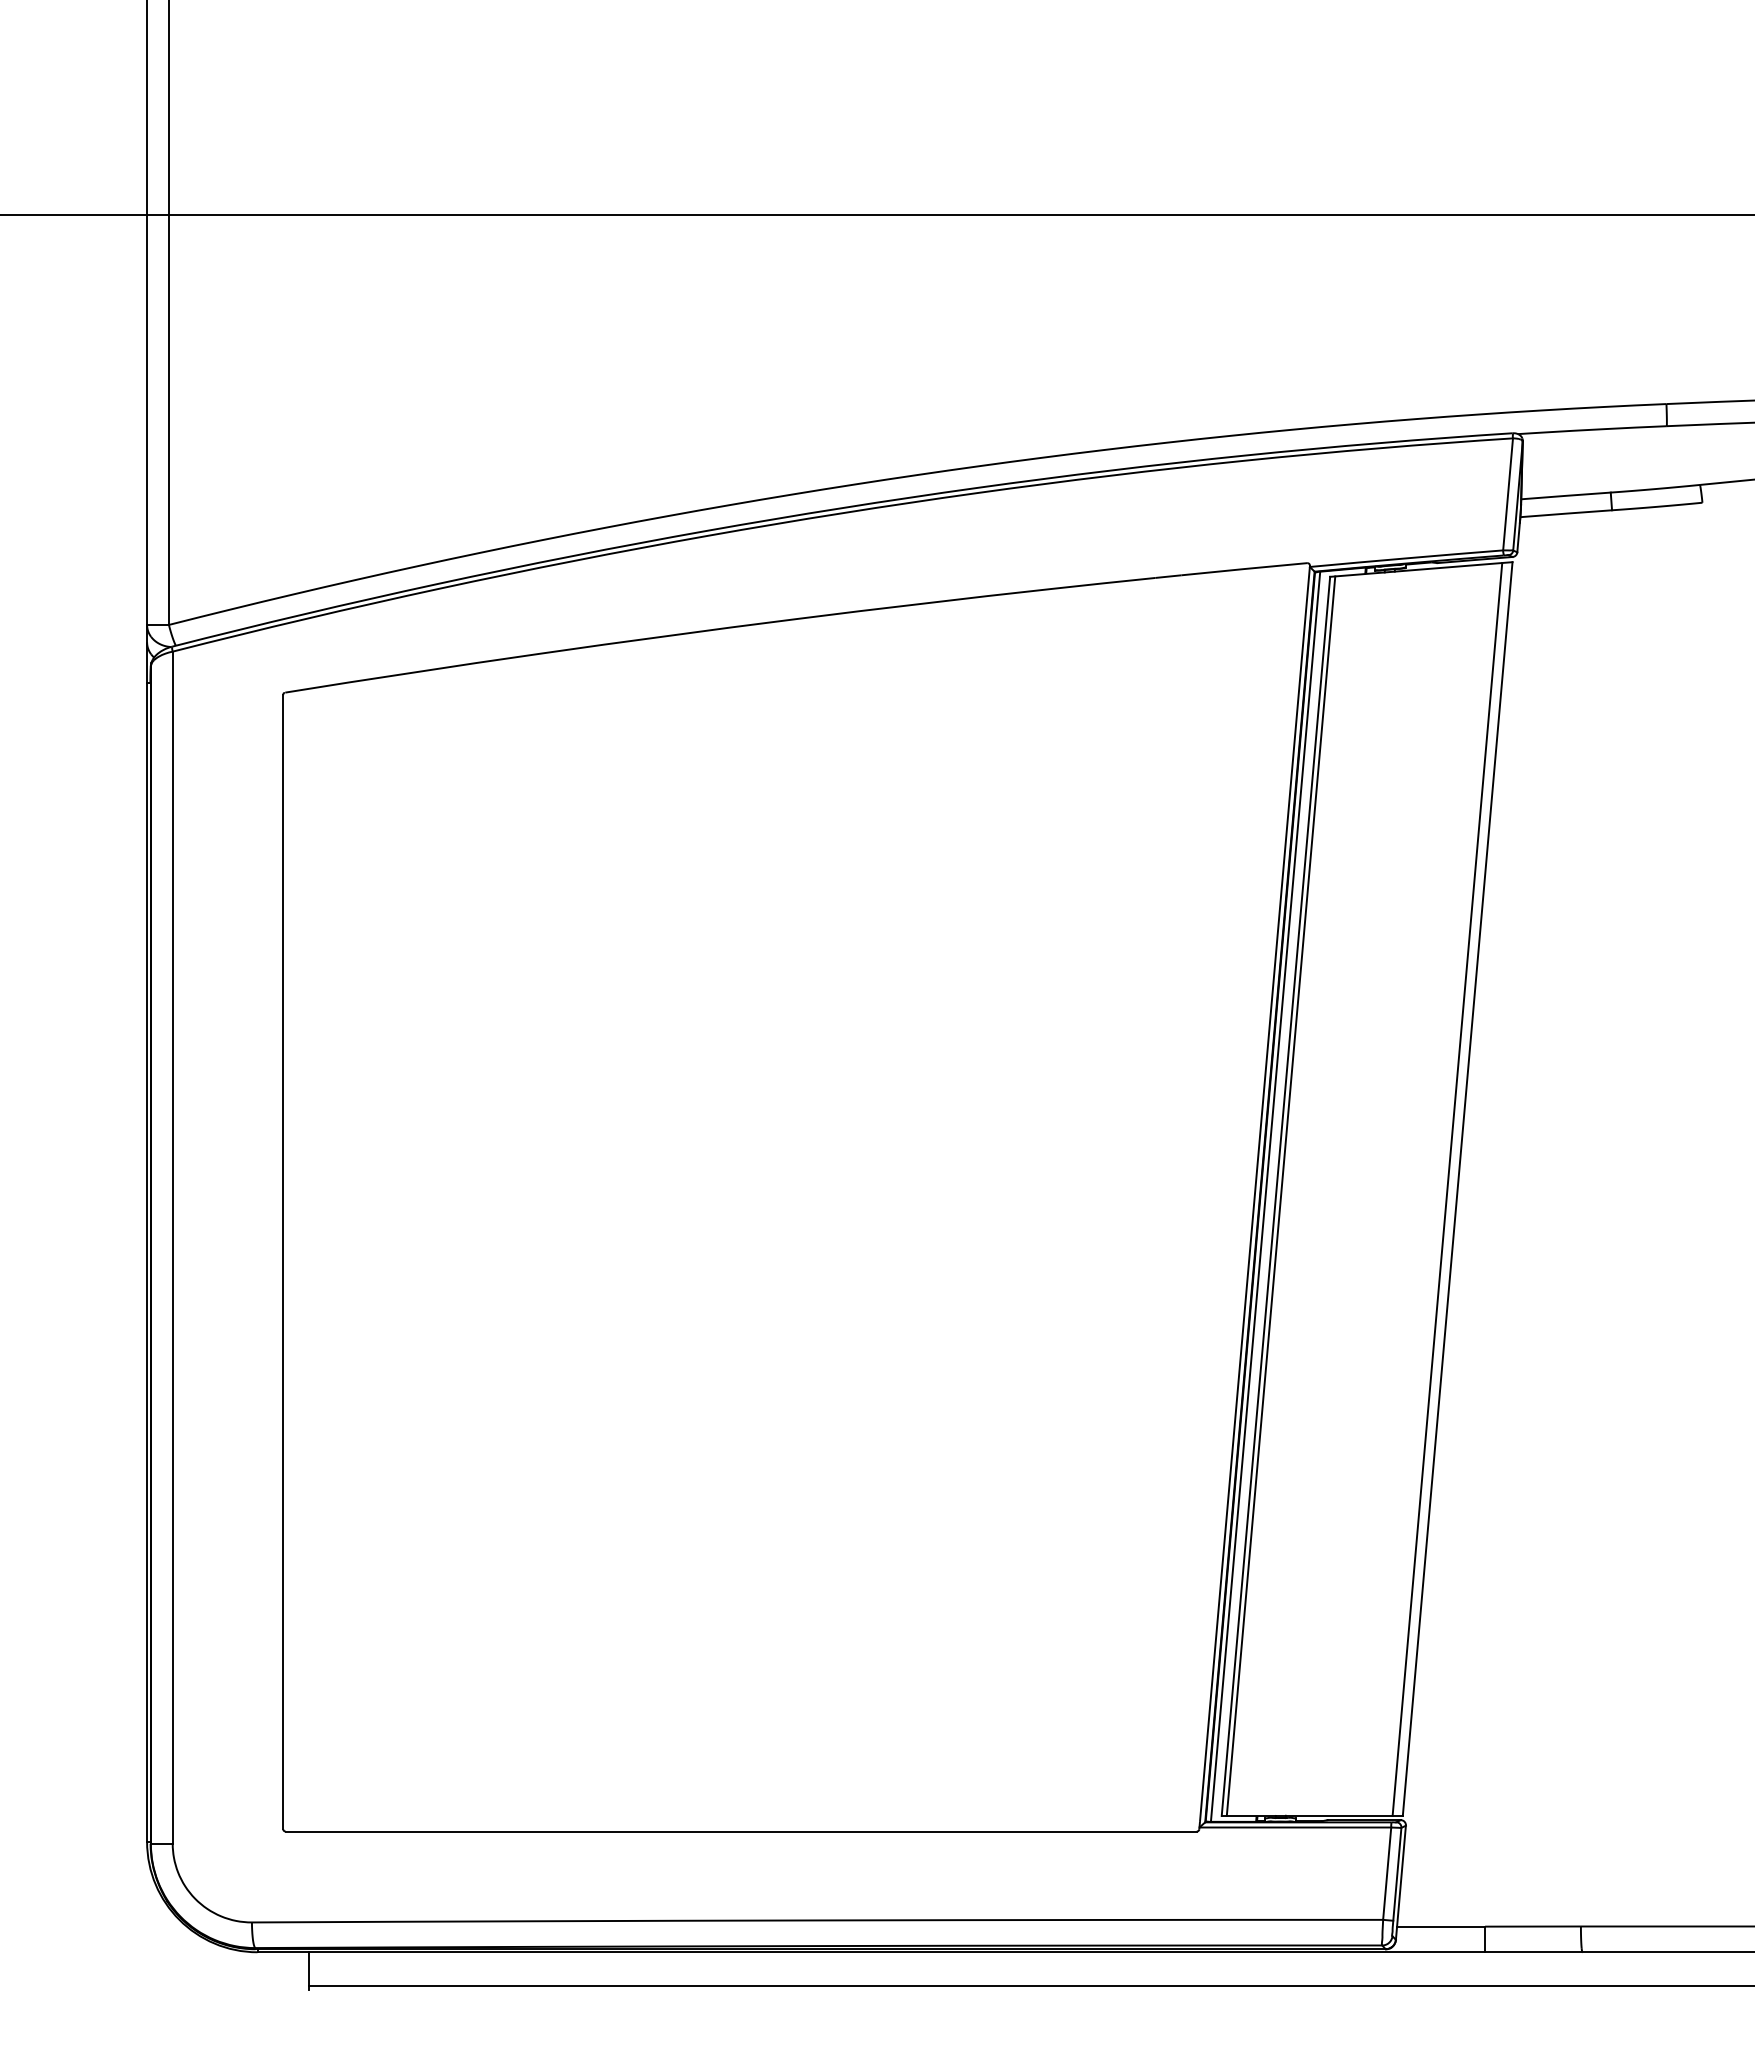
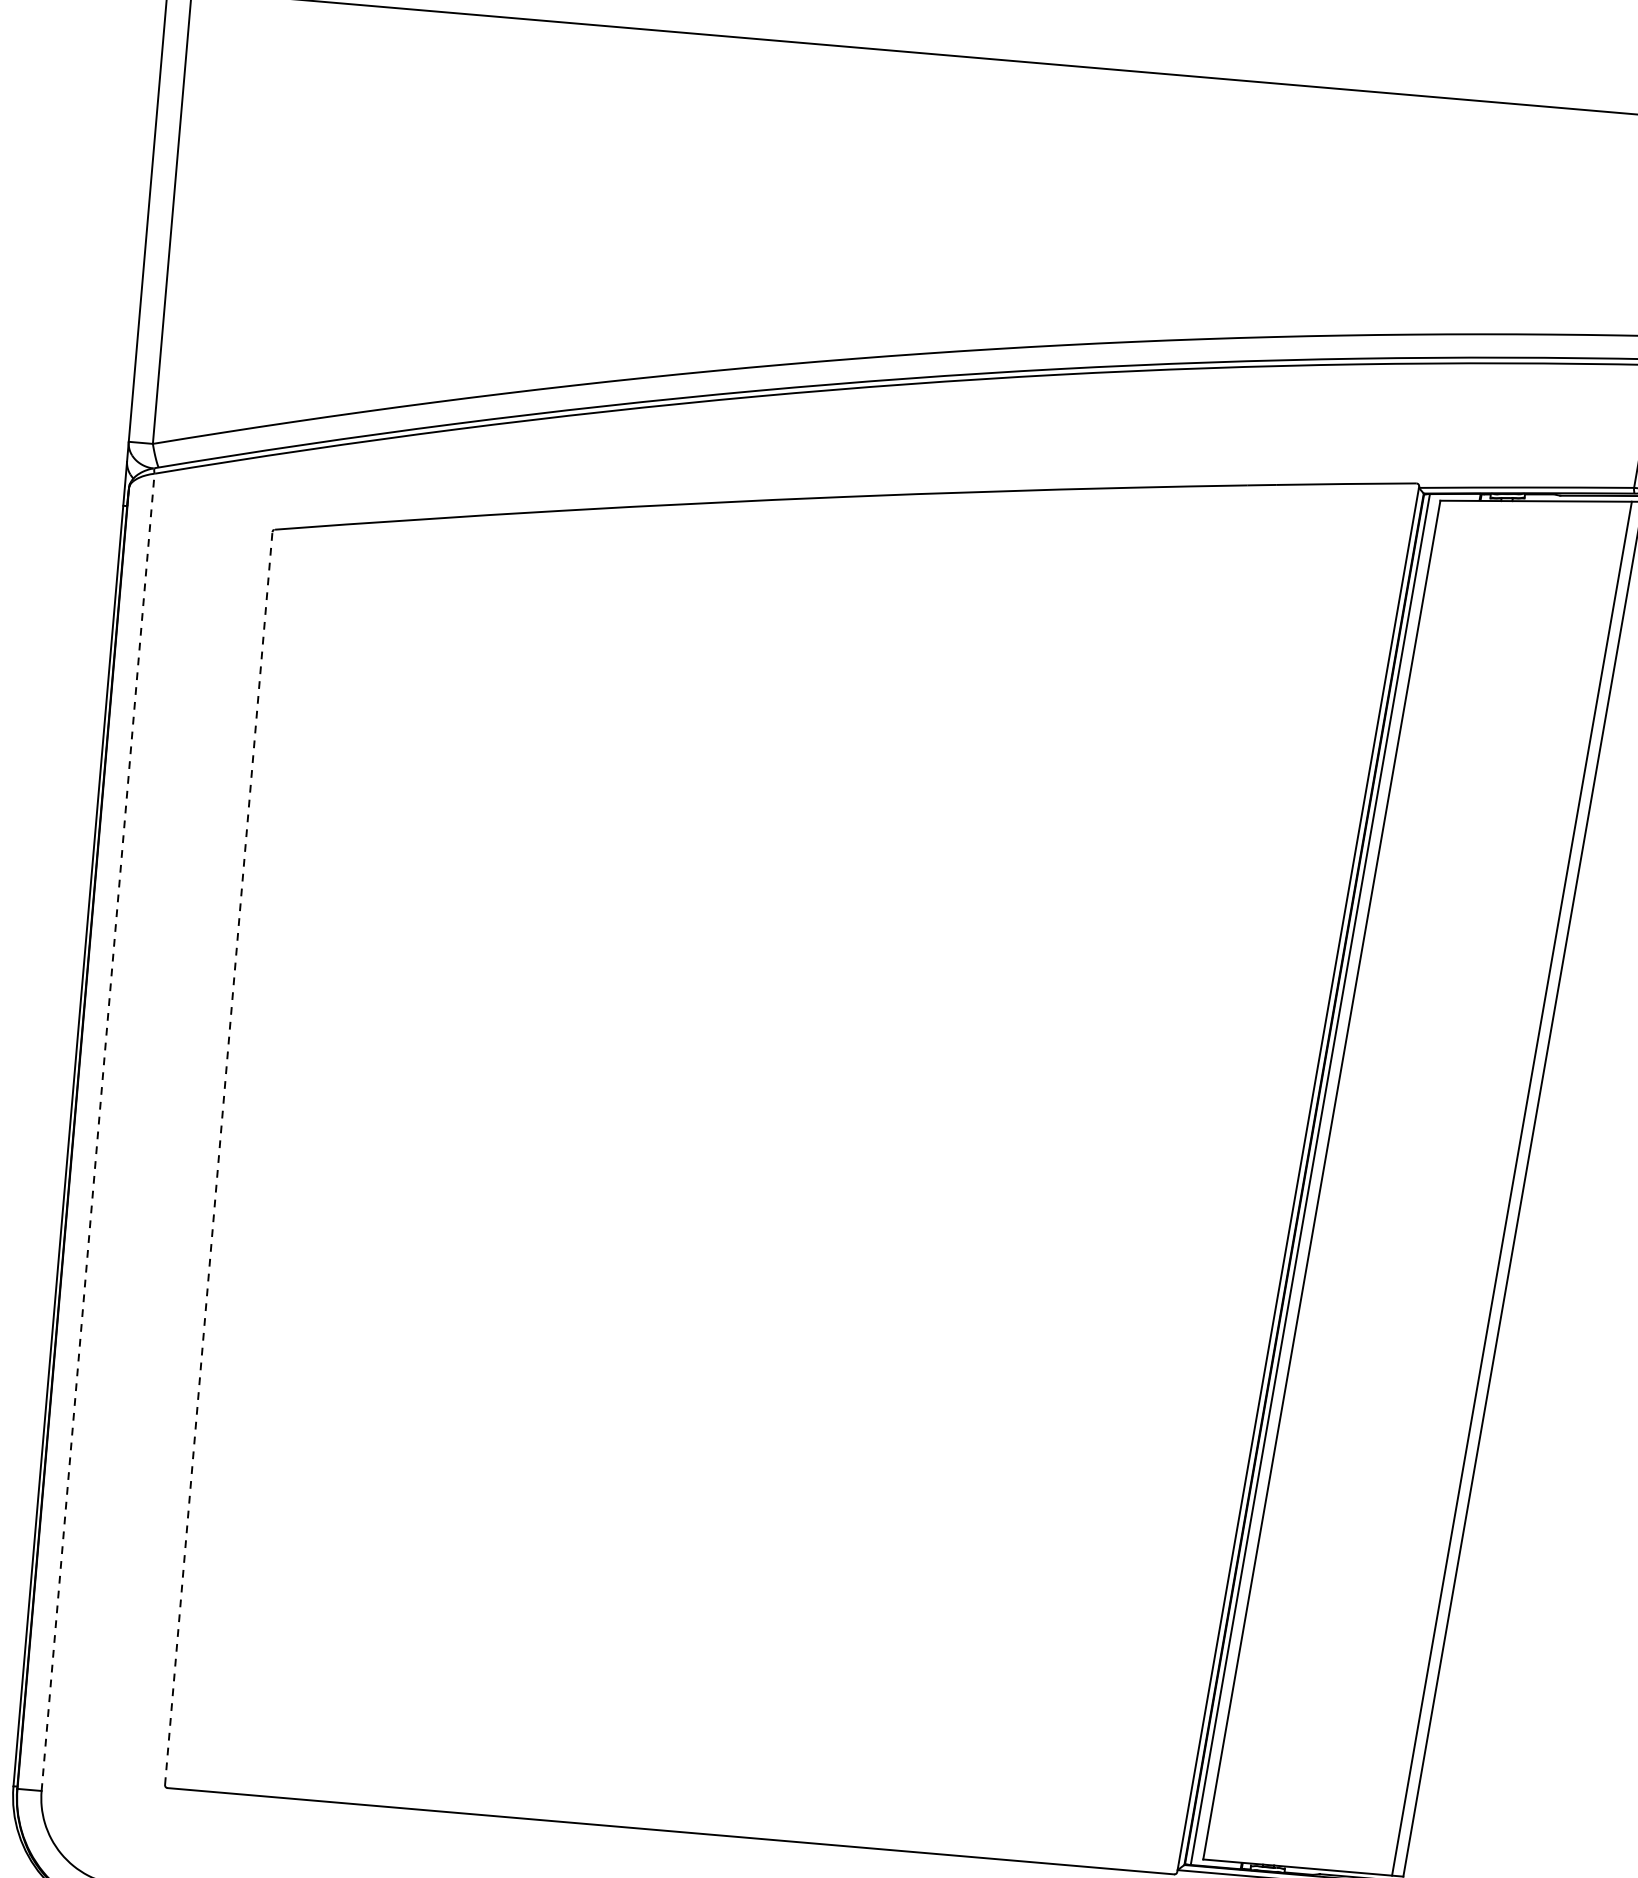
line: (1280, 1195) -> (1326, 1179), removed
line: (172, 1247) -> (97, 1132), solid -> dashed
line: (283, 1262) -> (219, 1159), solid -> dashed

